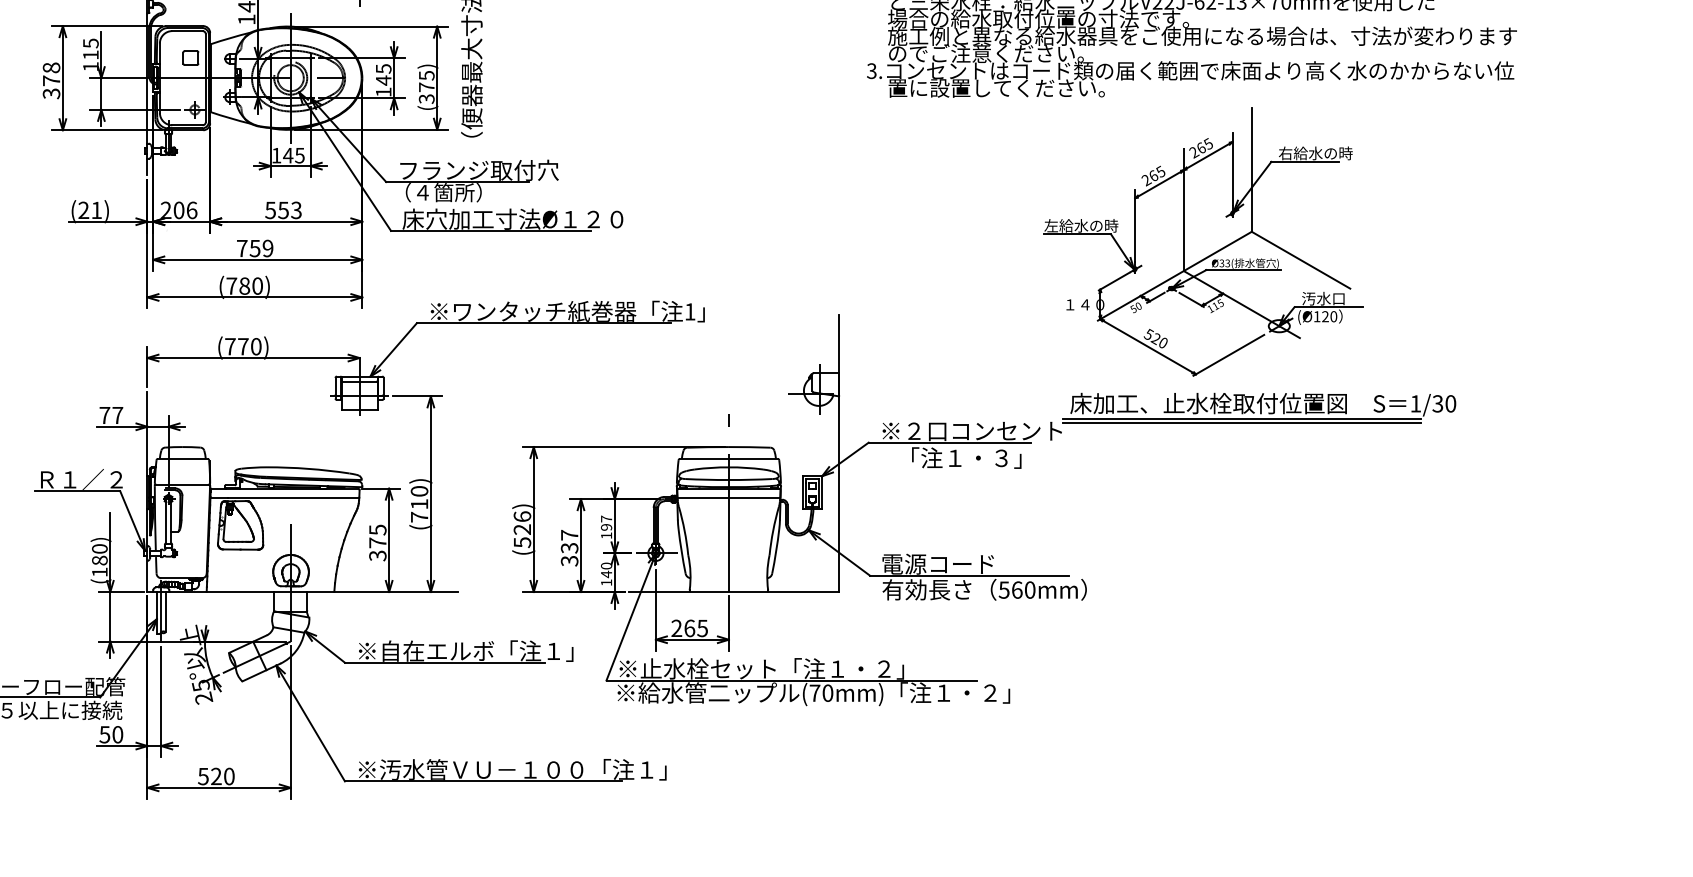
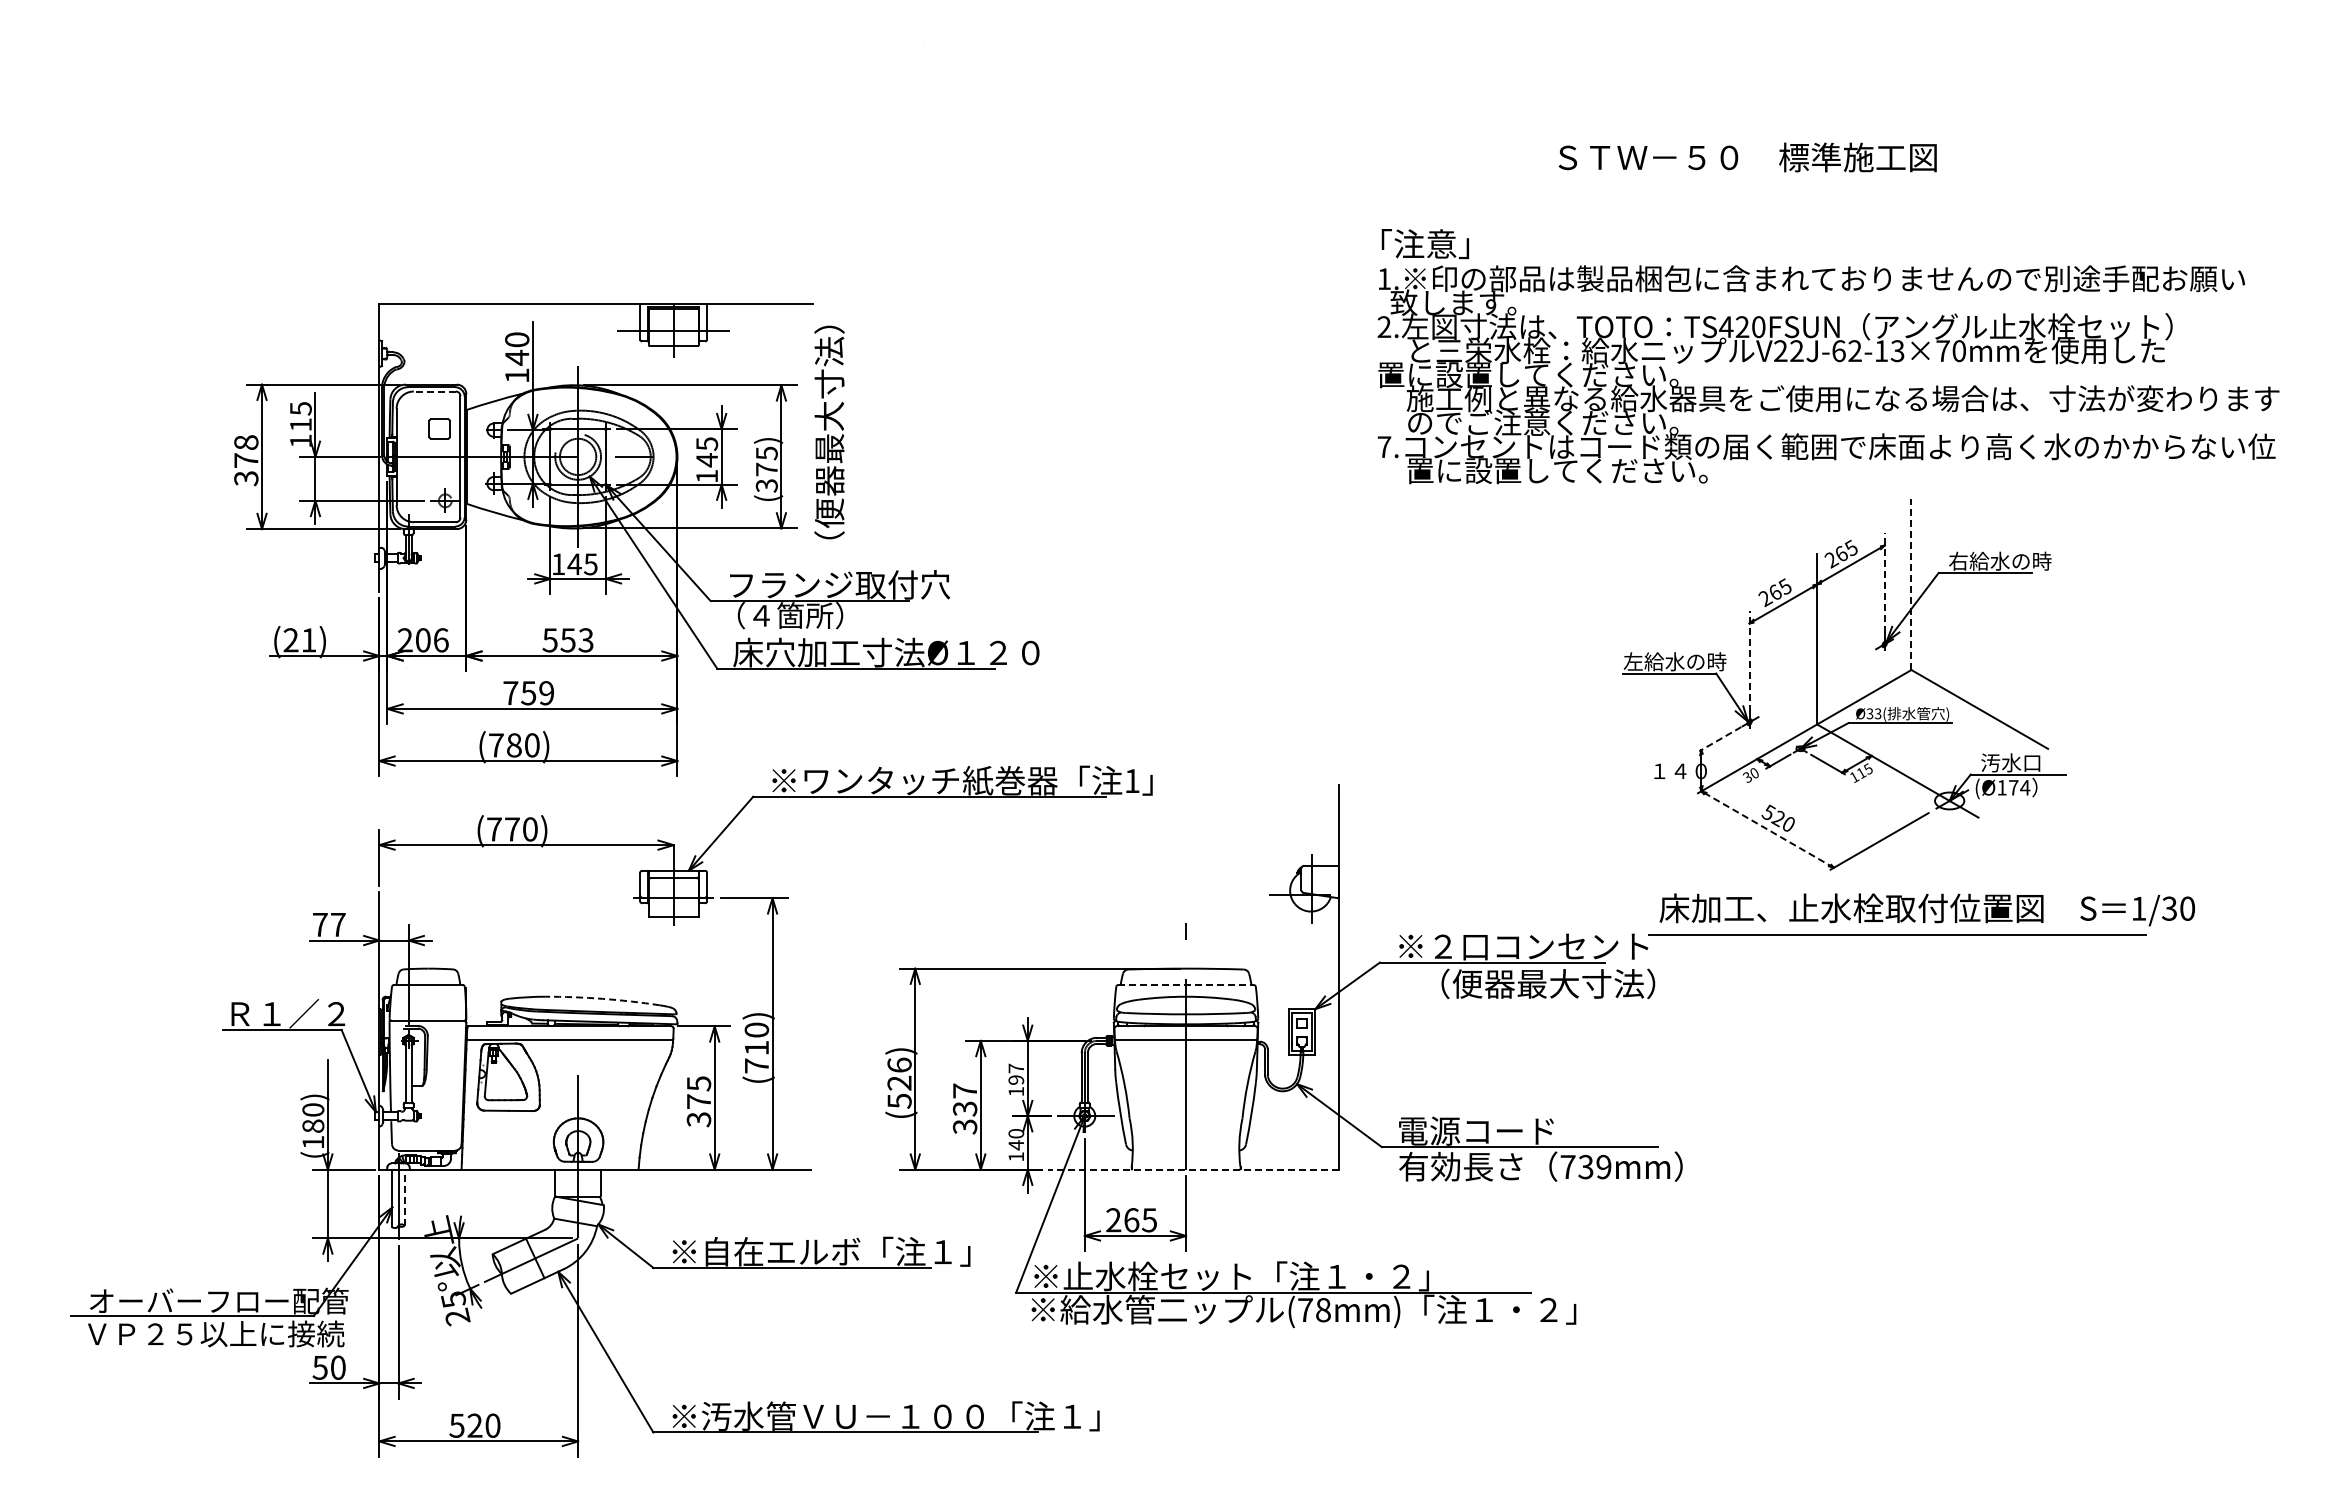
text: (1028, 18) -> (1601, 374), 場合の給水取付位置の寸法です。 -> 置に設置してください。
line: (187, 31) -> (434, 391), solid -> dashed
text: (871, 71) -> (1384, 447), 3. -> 7.
line: (1232, 169) -> (1884, 583), solid -> dashed
line: (1251, 170) -> (1911, 584), solid -> dashed
line: (1135, 225) -> (1749, 661), solid -> dashed
line: (1113, 281) -> (1719, 739), solid -> dashed
text: (1133, 307) -> (1747, 775), 50 -> 30
text: (1329, 316) -> (2019, 787), (Ø120 -> (Ø174
line: (1148, 346) -> (1767, 829), solid -> dashed
line: (1241, 419) -> (1897, 930), removed
text: (989, 457) -> (1547, 983), 「注１・３」 -> （便器最大寸法）
line: (729, 459) -> (1186, 985), solid -> dashed
arc: (308, 468) -> (602, 998), solid -> dashed
text: (1016, 589) -> (1585, 1166), 560mm -> 739mm
line: (733, 591) -> (1192, 1169), solid -> dashed
line: (165, 612) -> (404, 1197), solid -> dashed
text: (827, 693) -> (1323, 1310), (70mm) -> (78mm)

